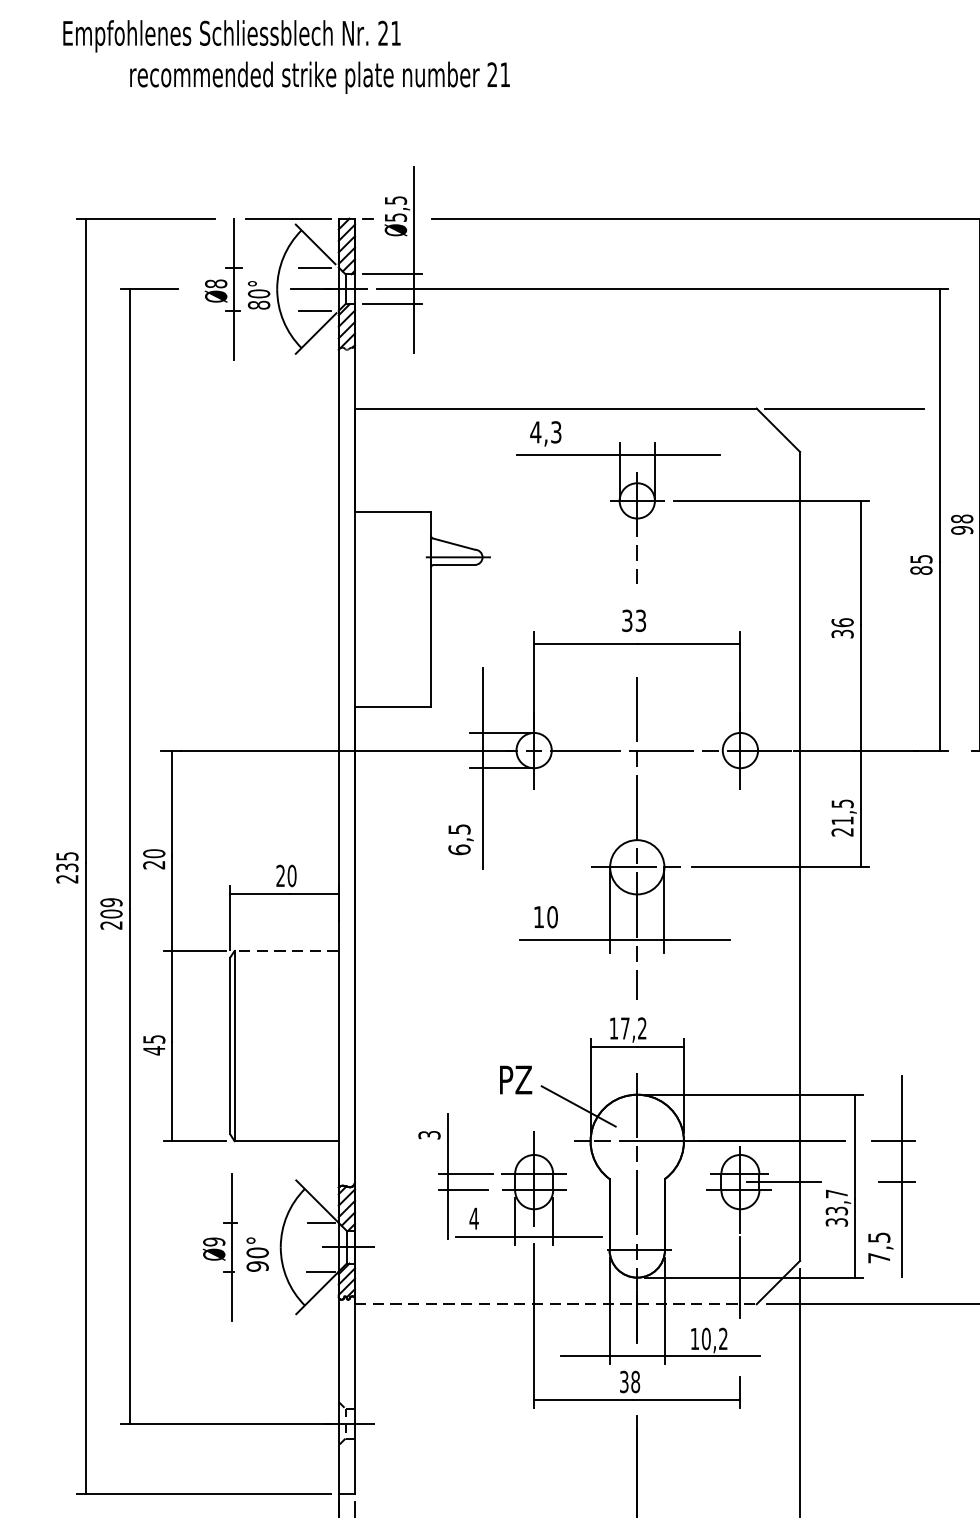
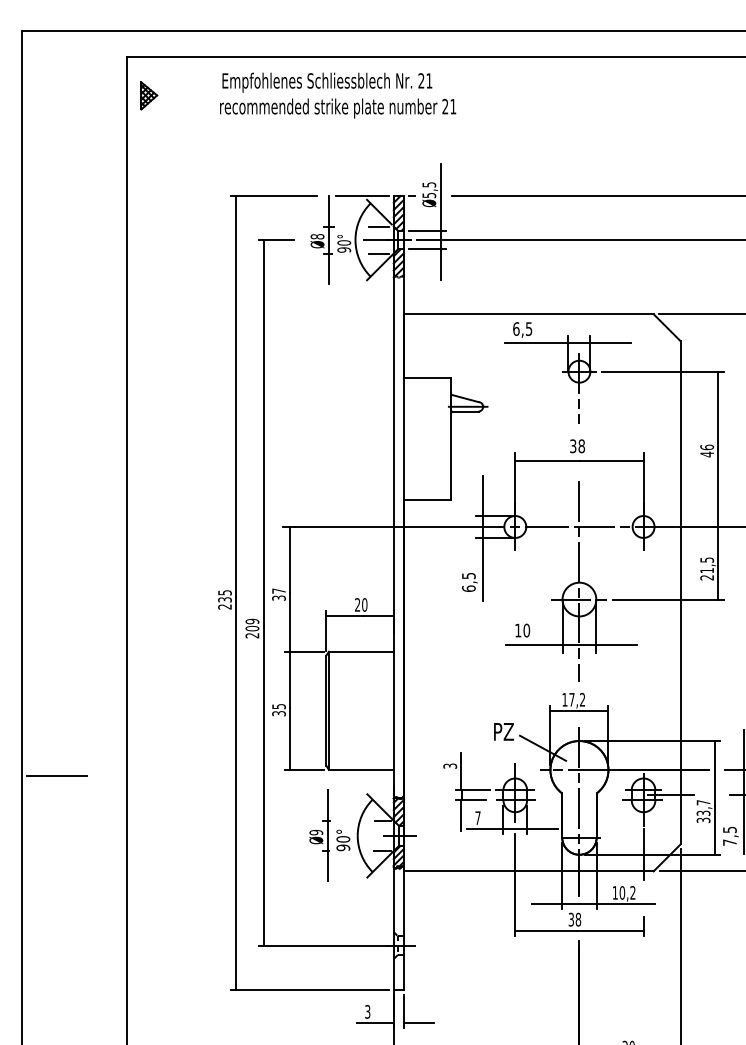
text: (320, 77) -> (338, 108), moved
text: (259, 304) -> (344, 249), 80° -> 90°
text: (545, 431) -> (522, 328), 4,3 -> 6,5
text: (640, 621) -> (581, 446), 33 -> 38
text: (843, 634) -> (707, 454), 36 -> 46
text: (153, 859) -> (278, 594), 20 -> 37
line: (285, 950) -> (360, 651), dashed -> solid
text: (153, 1050) -> (278, 713), 45 -> 35
text: (473, 1217) -> (477, 817), 4 -> 7
line: (555, 1304) -> (528, 871), dashed -> solid

